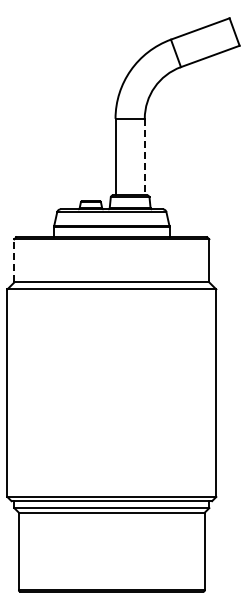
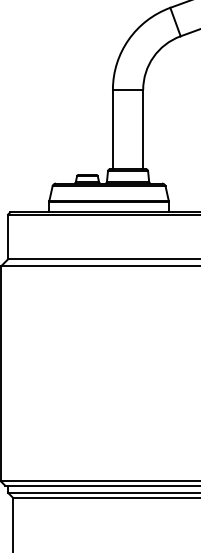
line: (144, 157) -> (142, 129), dashed -> solid
line: (14, 260) -> (8, 236), dashed -> solid

